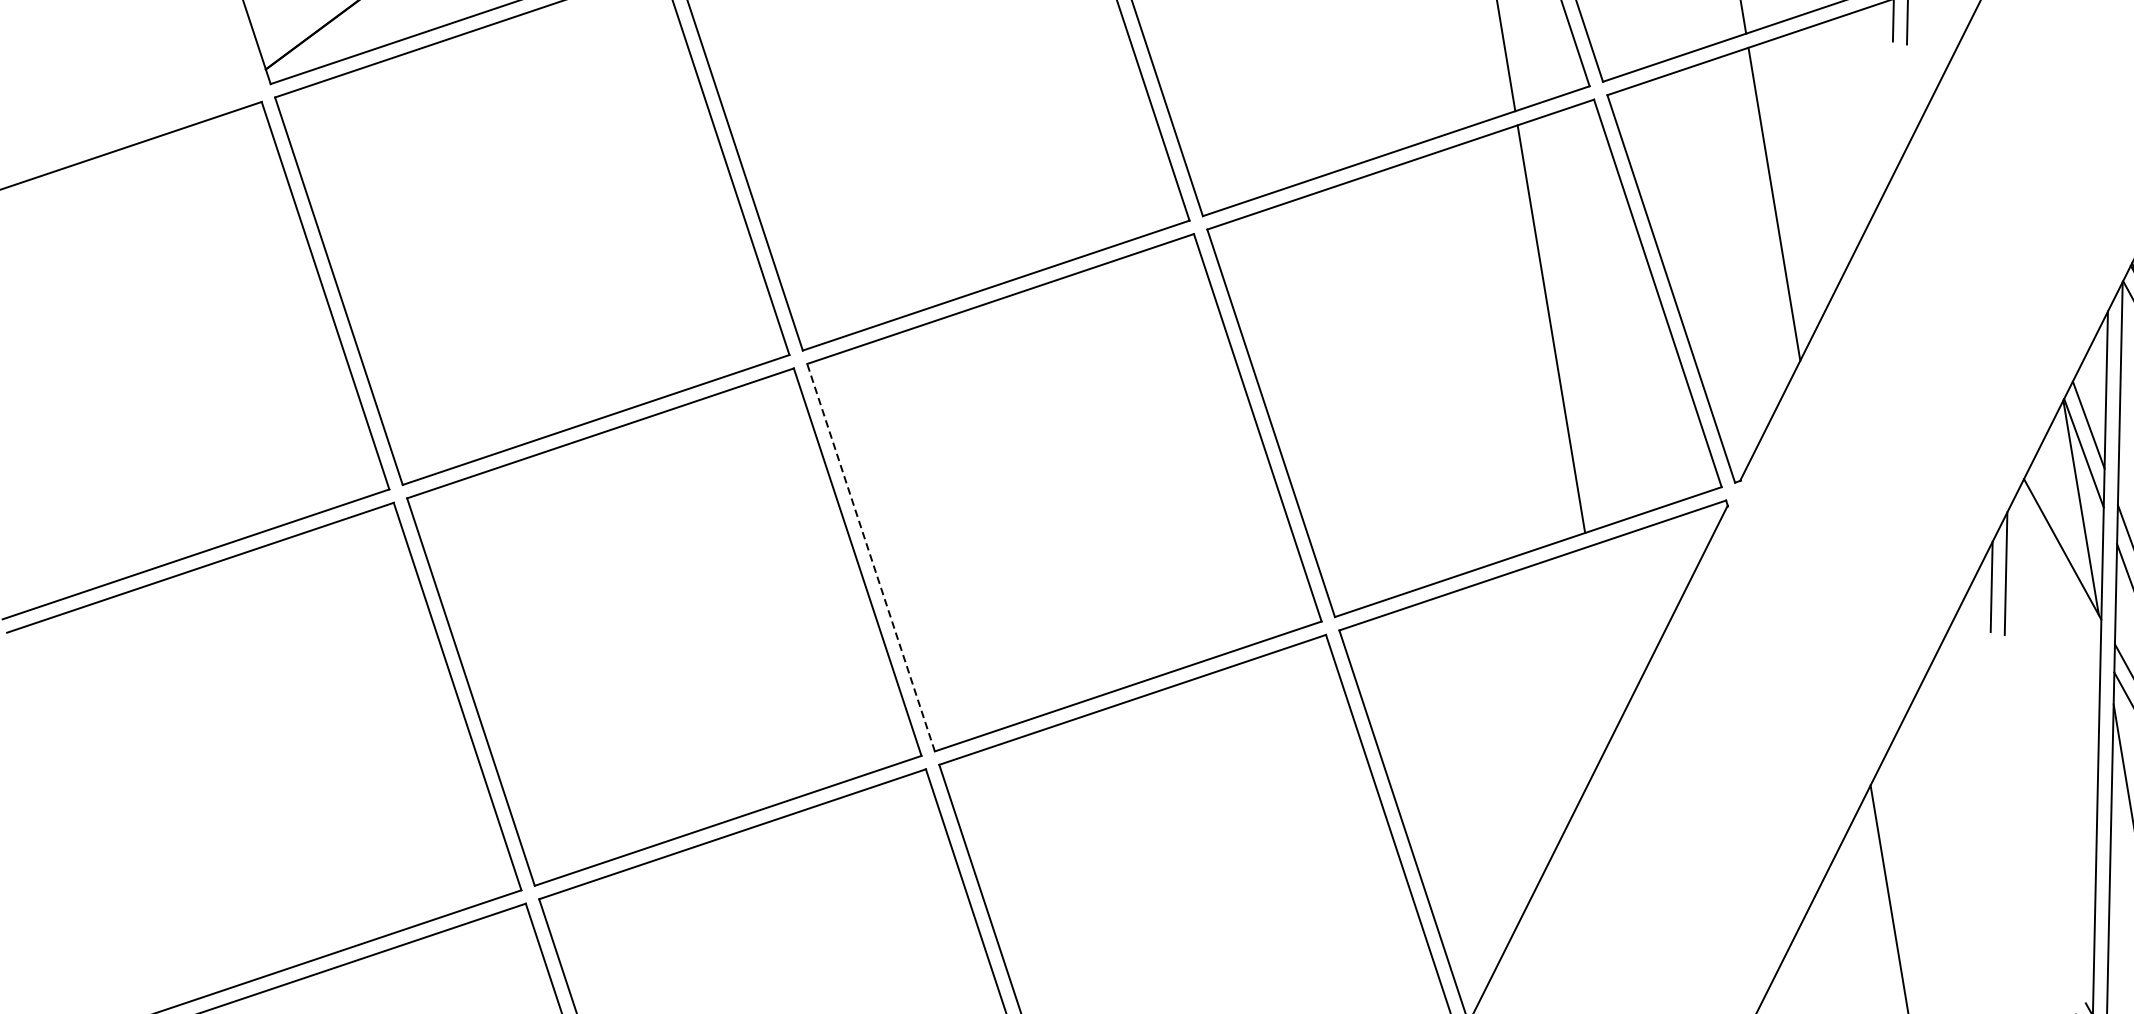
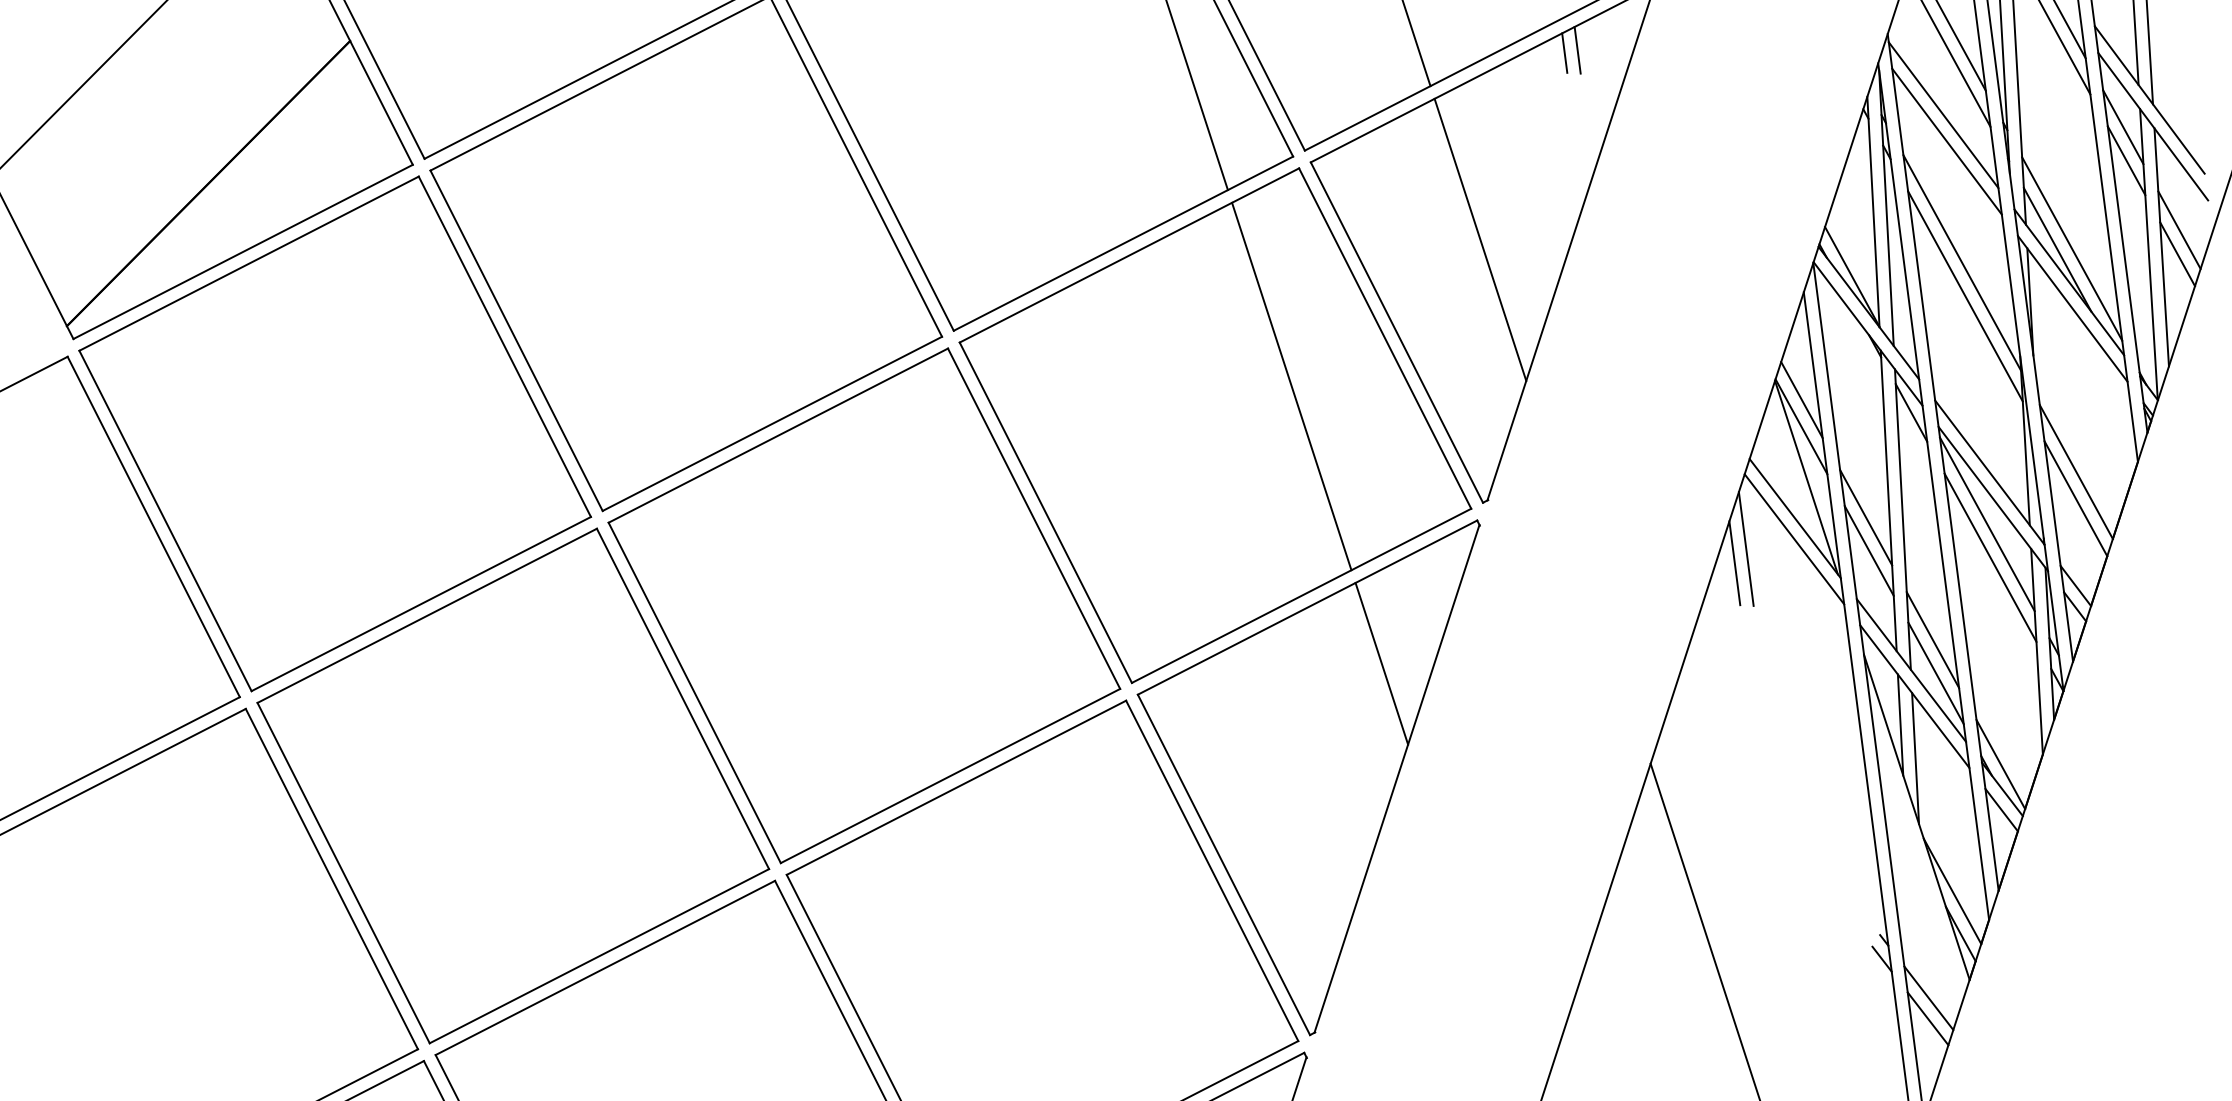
line: (870, 557) -> (694, 692), dashed -> solid
line: (2058, 571) -> (1794, 539), added
line: (1602, 636) -> (1381, 663), added

